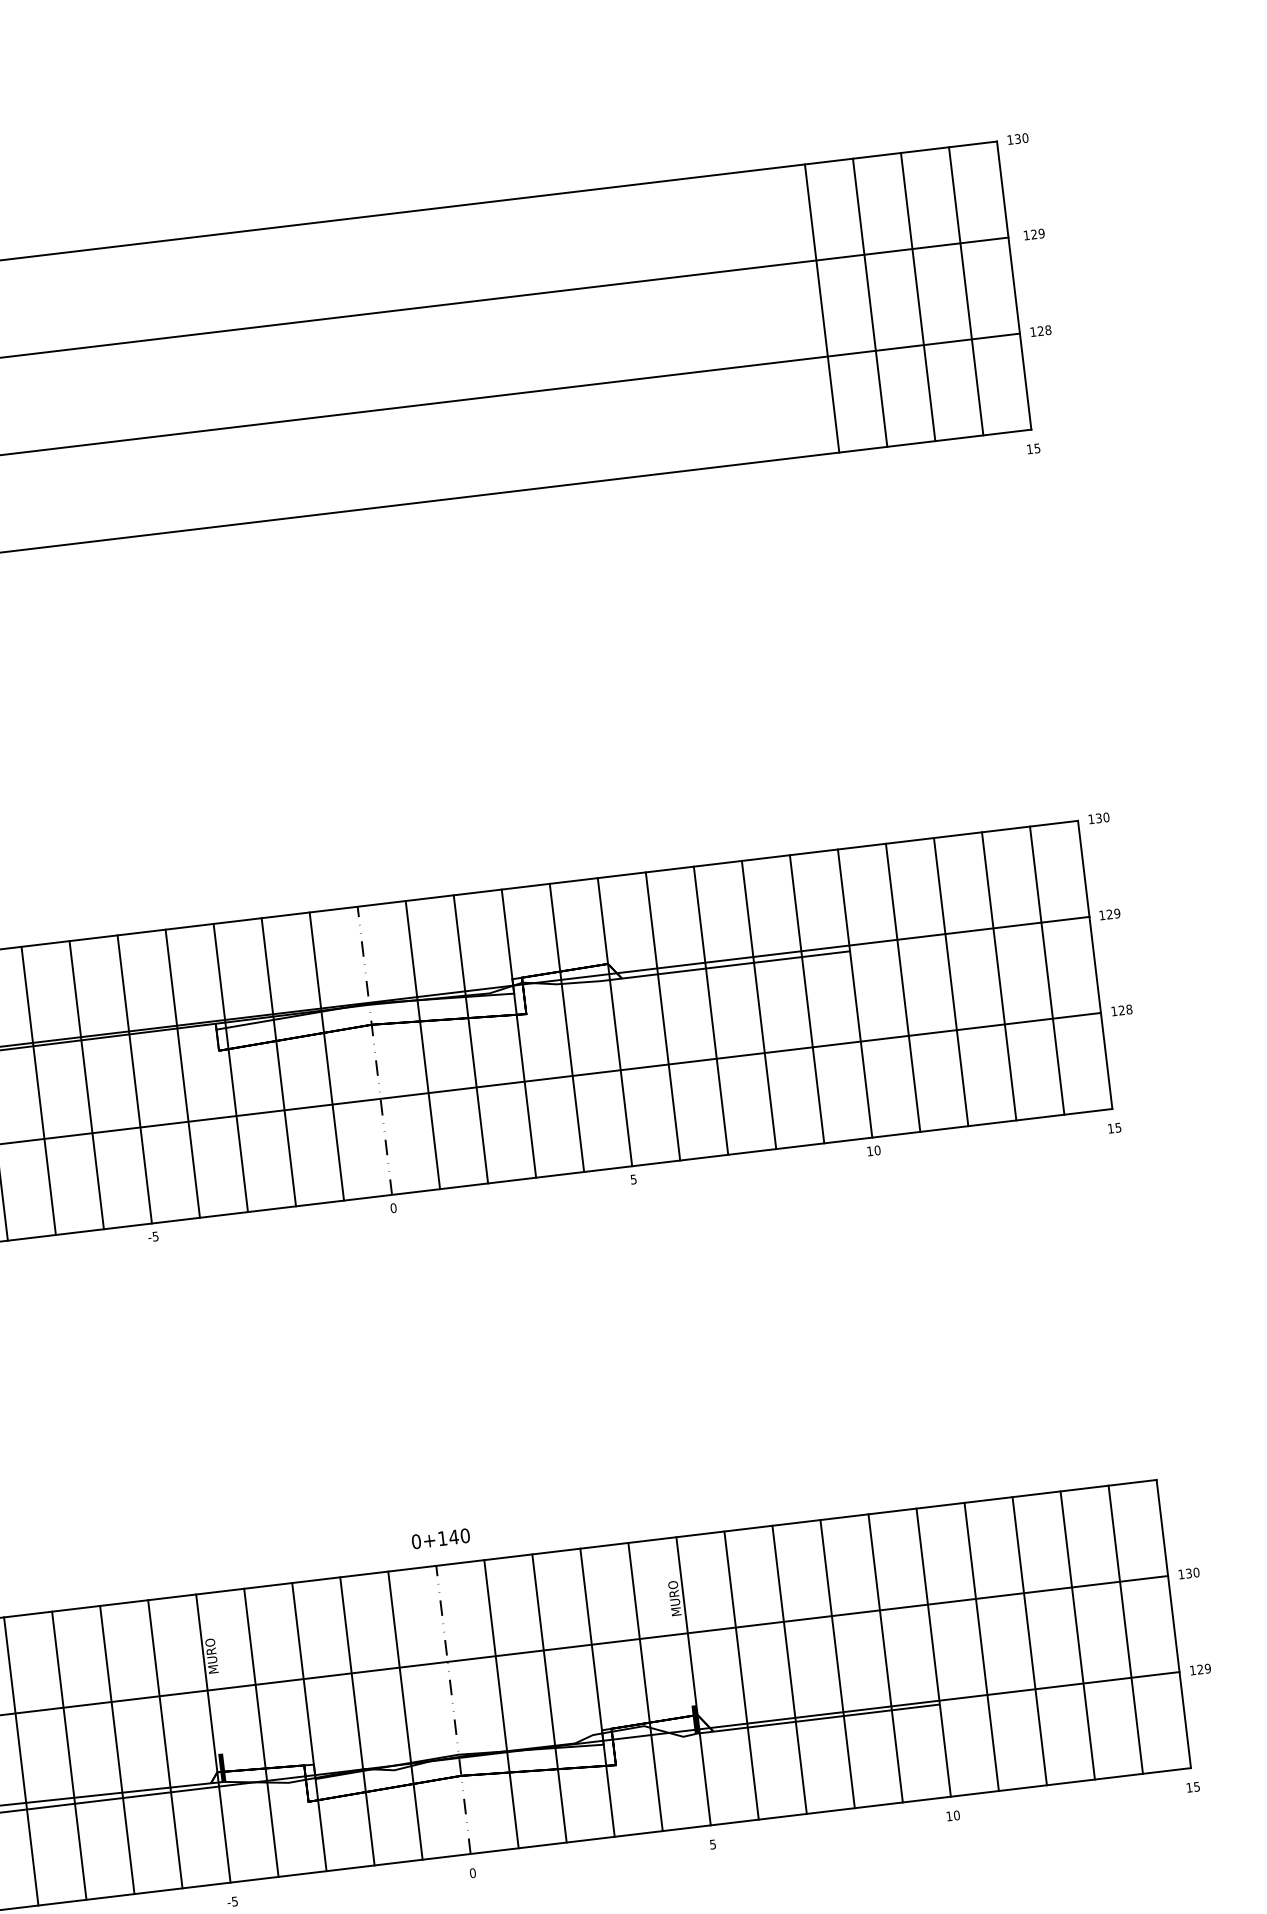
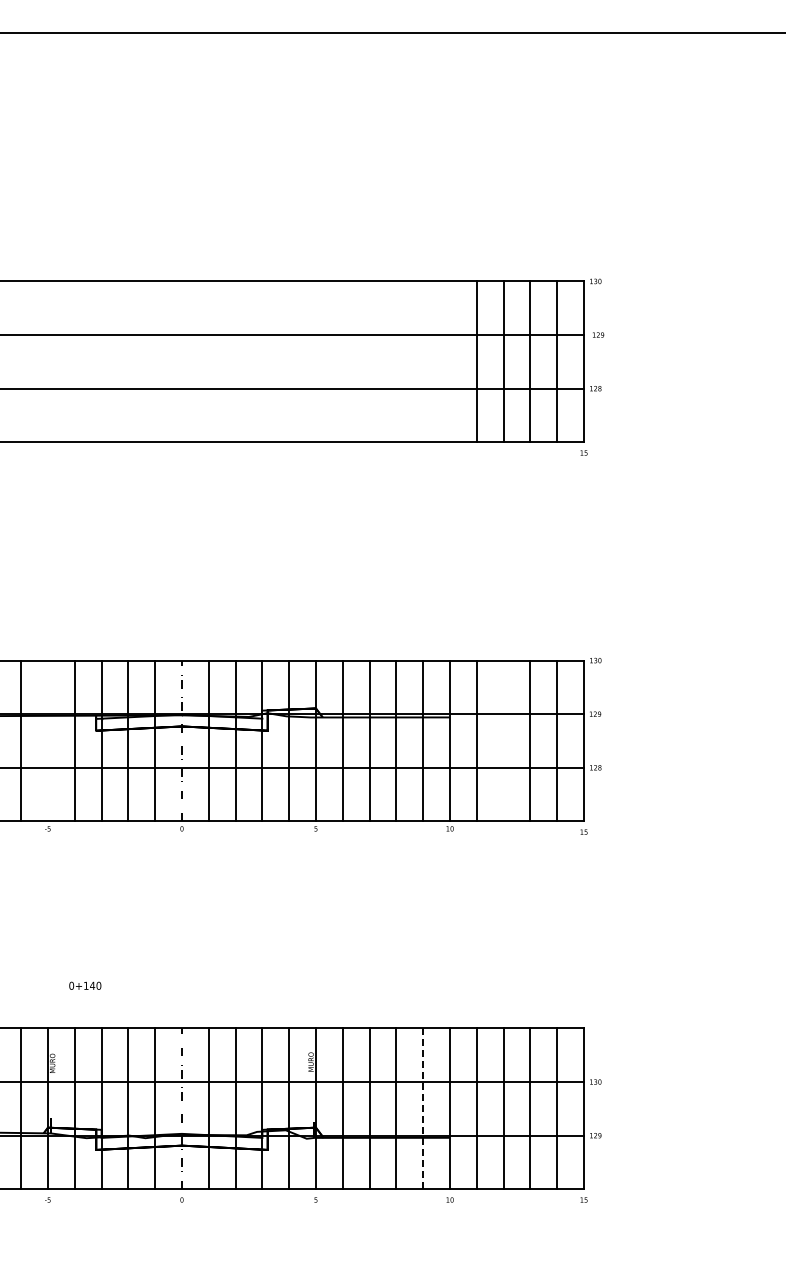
line: (950, 981) -> (503, 740), removed
line: (133, 1078) -> (47, 740), removed
text: (441, 1538) -> (85, 985), moved
line: (886, 1657) -> (423, 1108), solid -> dashed

